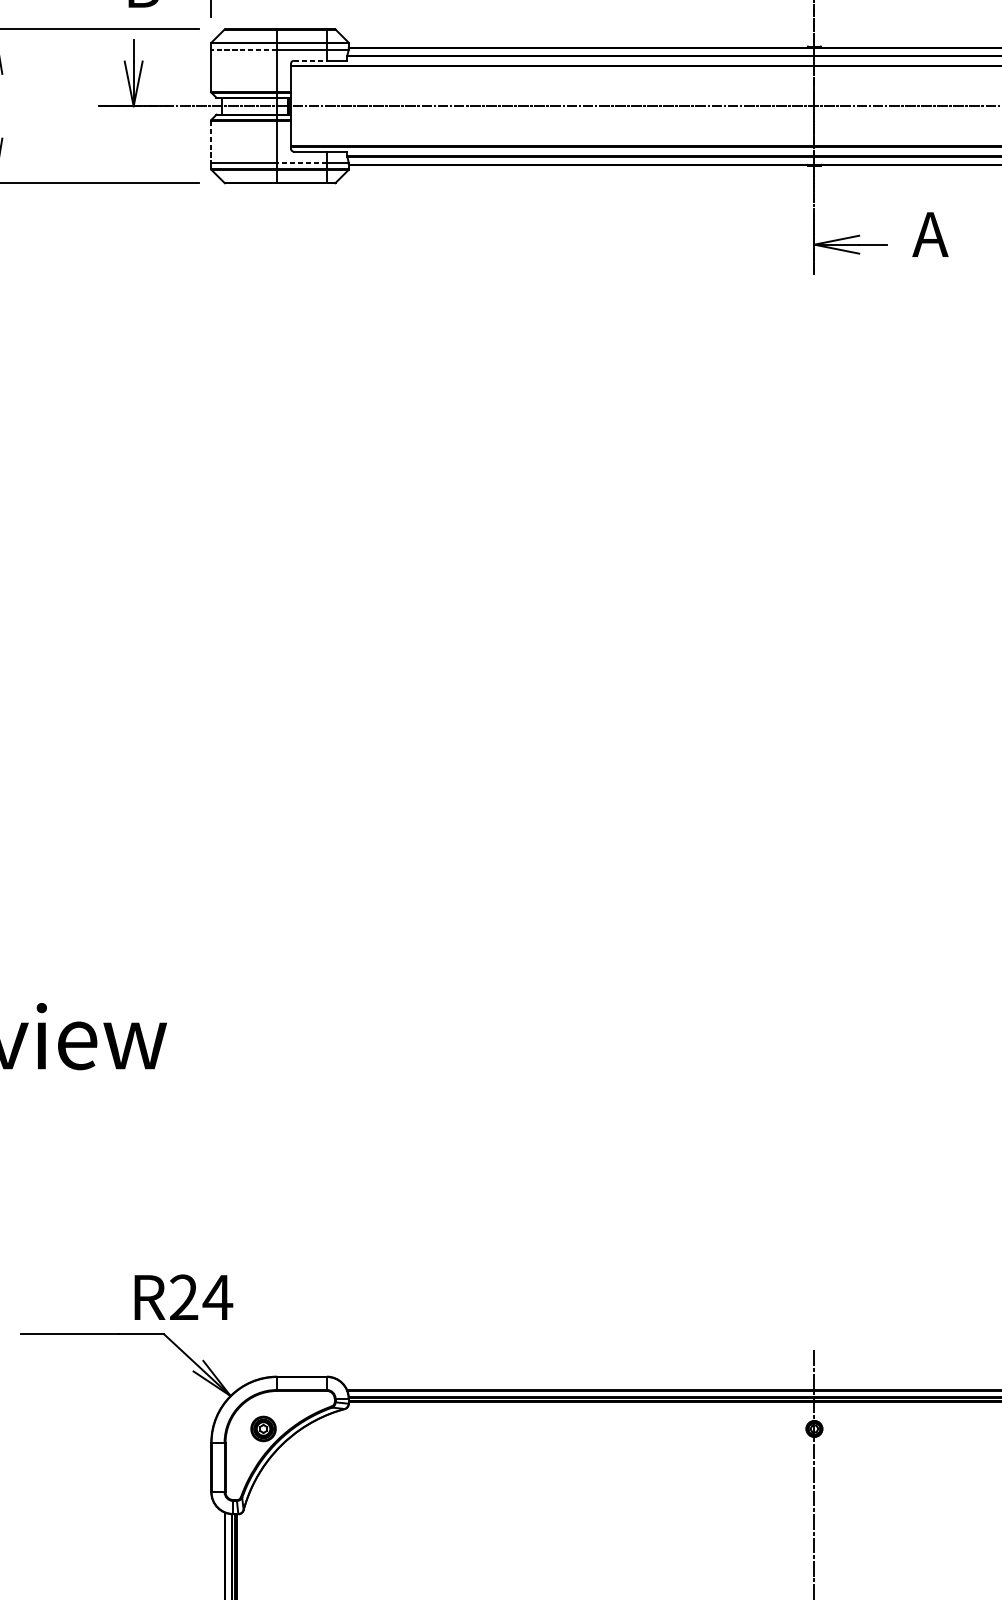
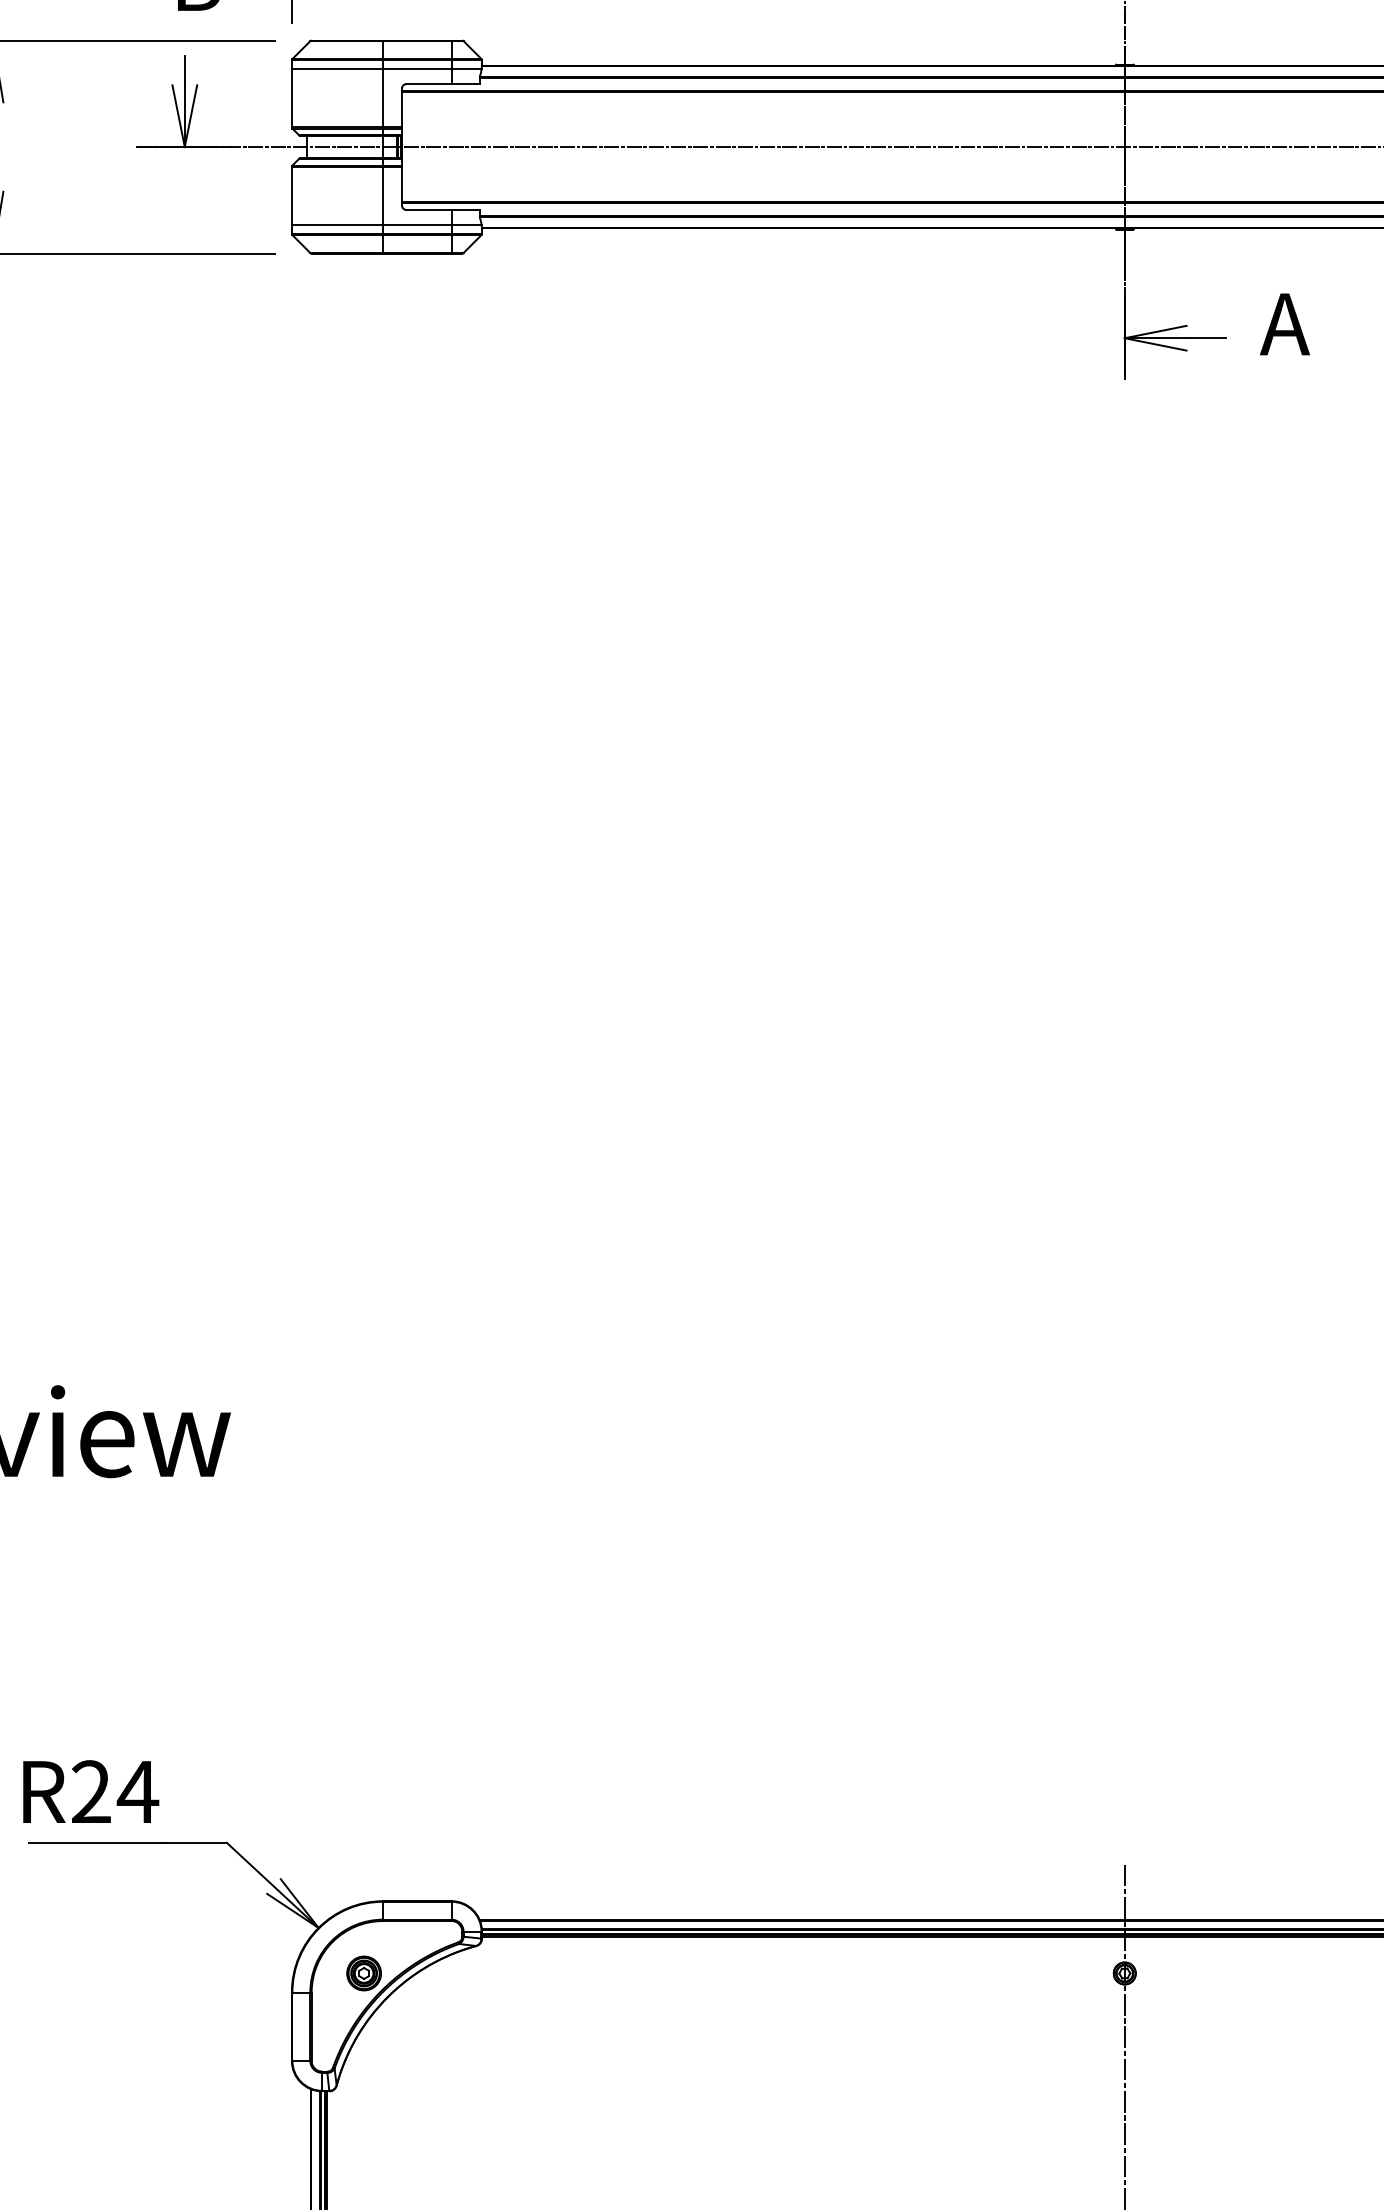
line: (244, 50) -> (337, 69), dashed -> solid
line: (310, 60) -> (428, 84), dashed -> solid
line: (210, 142) -> (291, 196), dashed -> solid
line: (301, 163) -> (416, 225), dashed -> solid
text: (184, 1297) -> (91, 1791), moved

